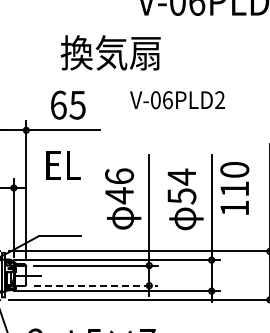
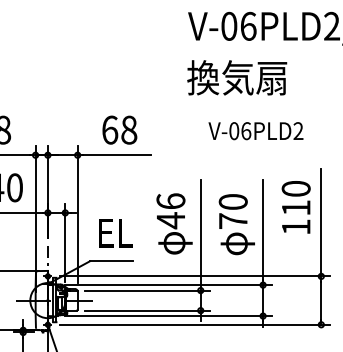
text: (111, 52) -> (237, 77), moved
text: (177, 100) -> (255, 131), moved
text: (78, 104) -> (129, 129), 65 -> 68
text: (63, 165) -> (115, 233), moved
text: (181, 186) -> (232, 211), 54 -> 70
text: (234, 188) -> (295, 207), moved
line: (96, 285) -> (147, 310), dashed -> solid

